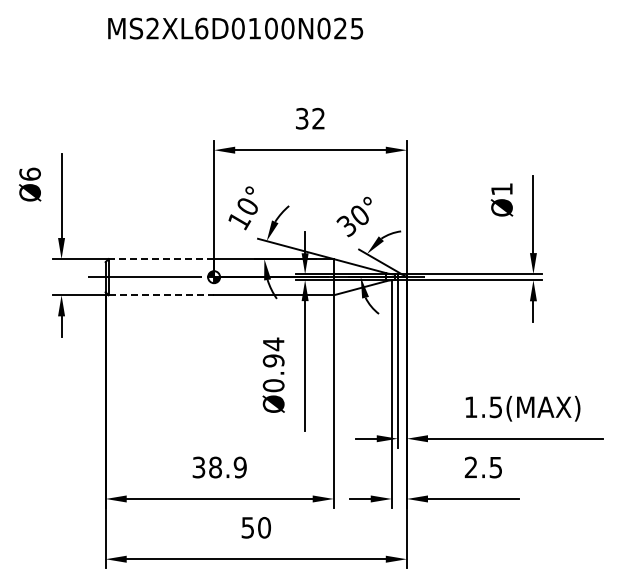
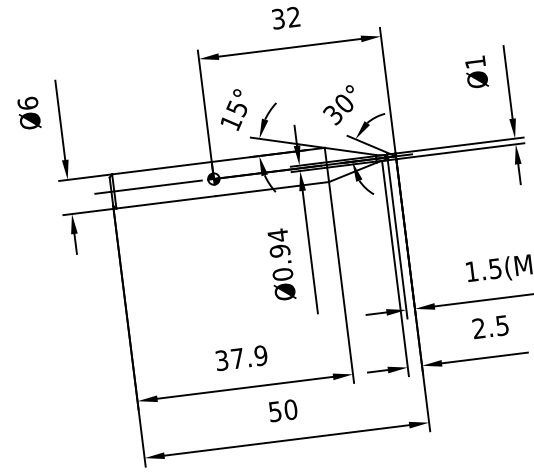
text: (246, 206) -> (236, 108), 10° -> 15°
line: (161, 259) -> (162, 168), dashed -> solid
line: (161, 295) -> (166, 202), dashed -> solid
text: (215, 467) -> (237, 358), 38.9 -> 37.9

